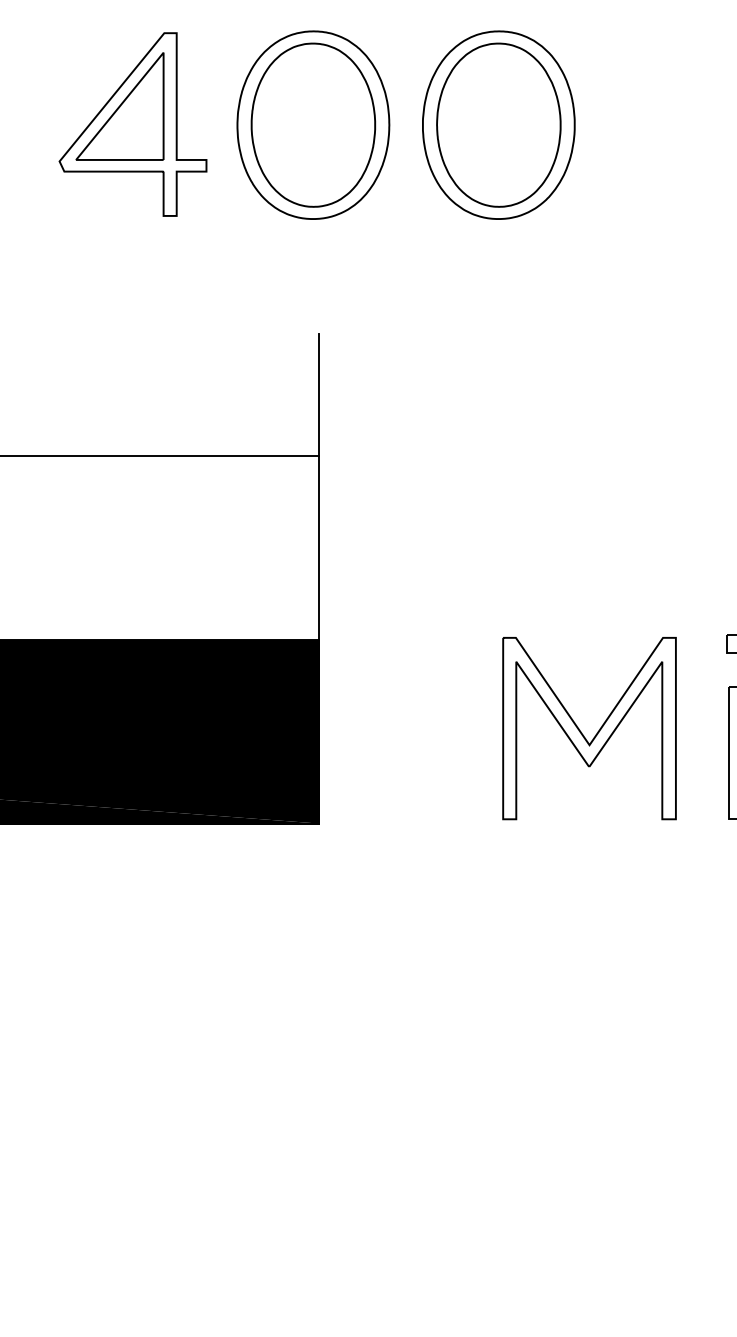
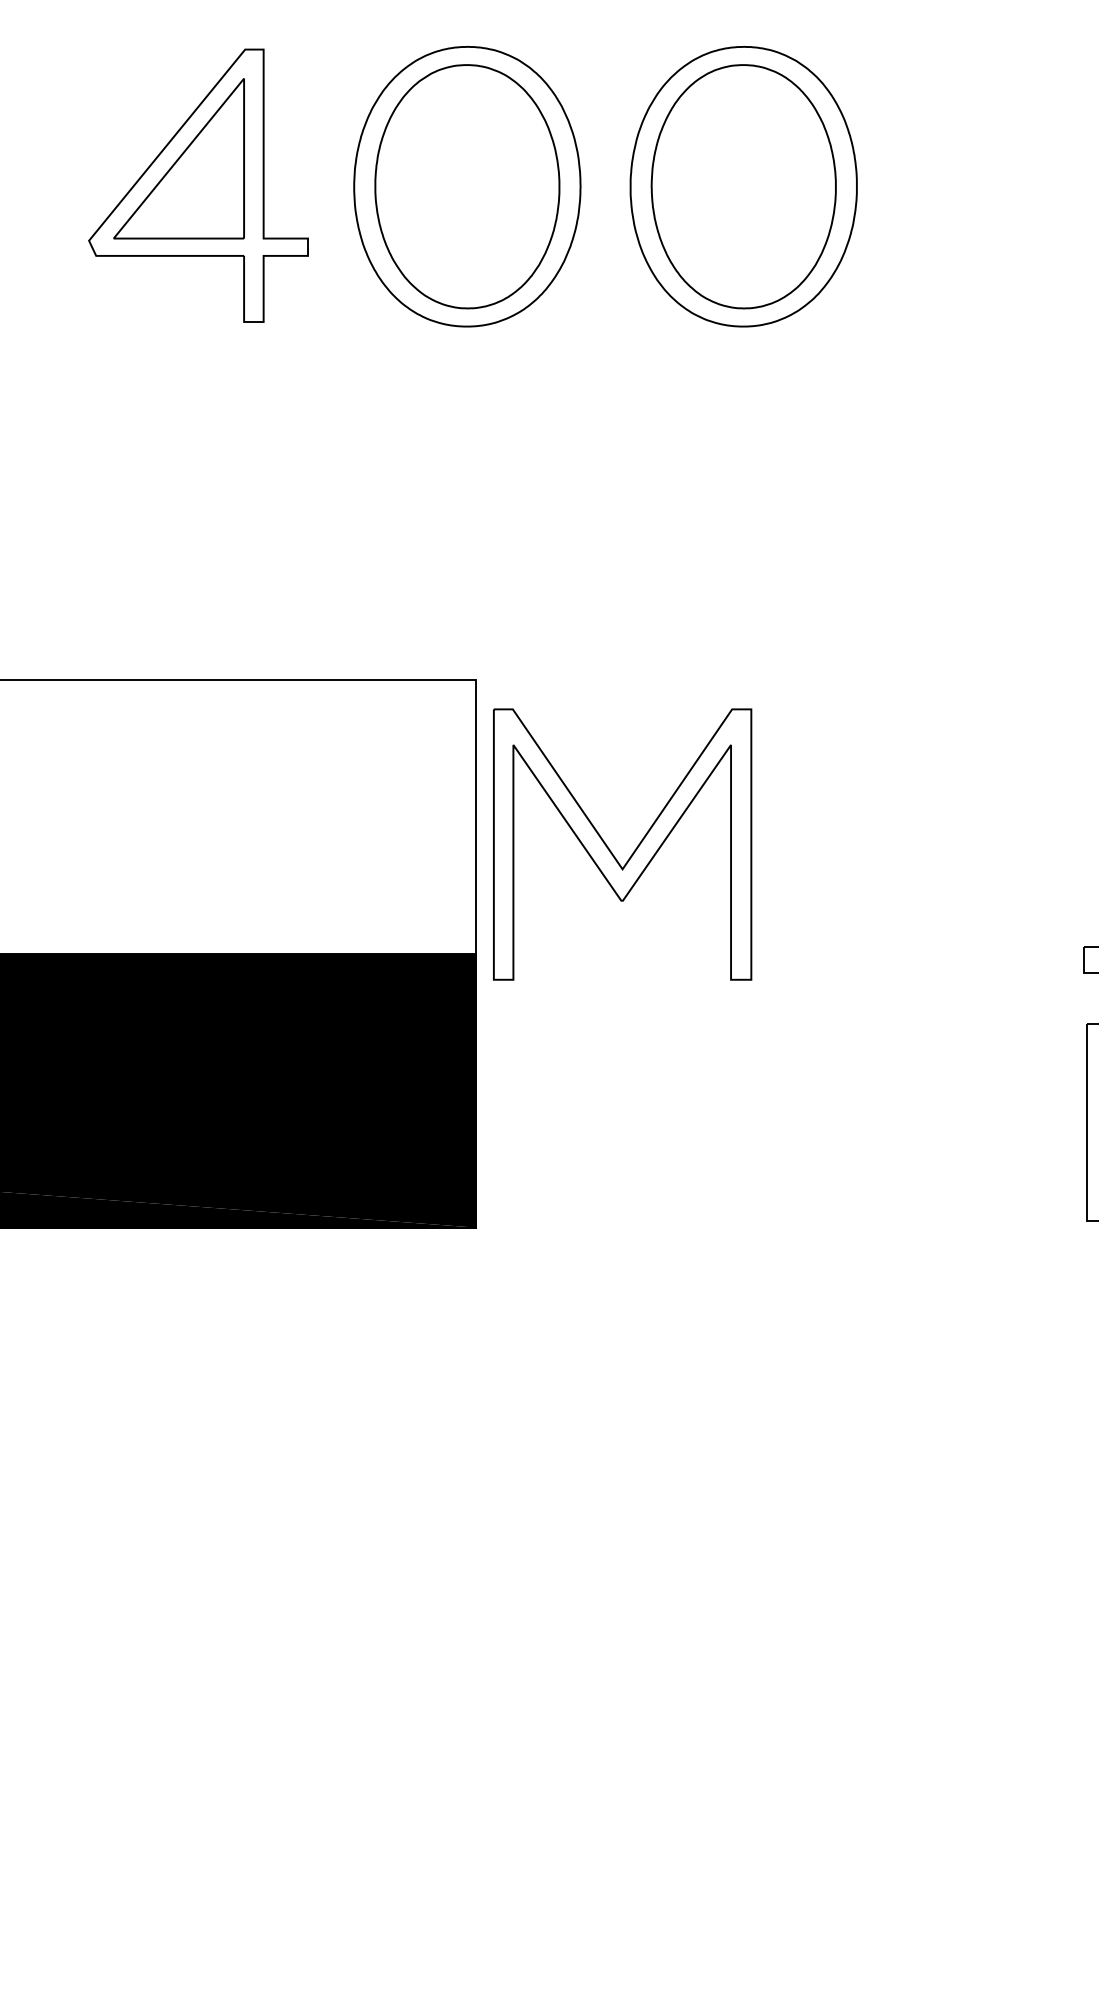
line: (319, 394) -> (476, 588), removed
part: (583, 734) -> (613, 853), moved

